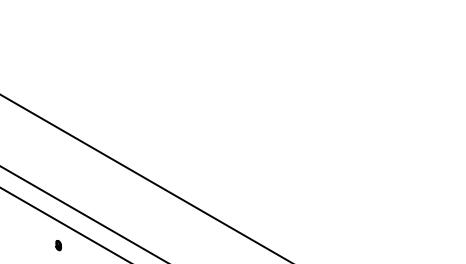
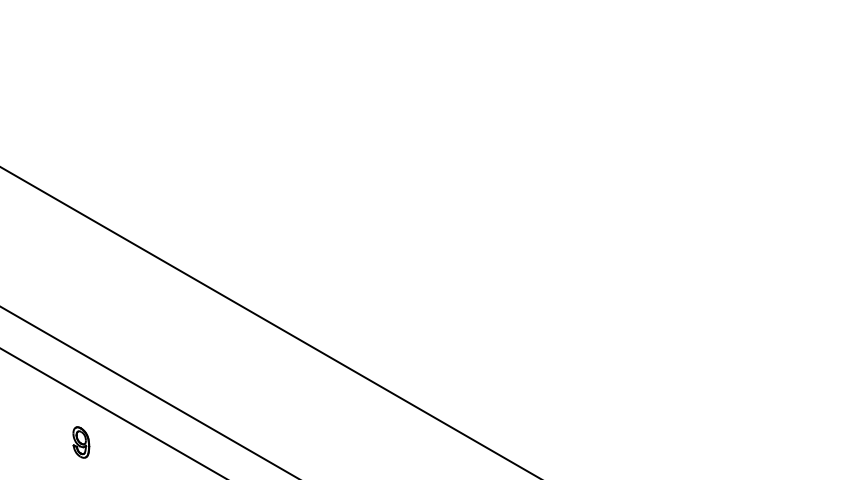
part: (58, 245) -> (80, 442), size x1.67

